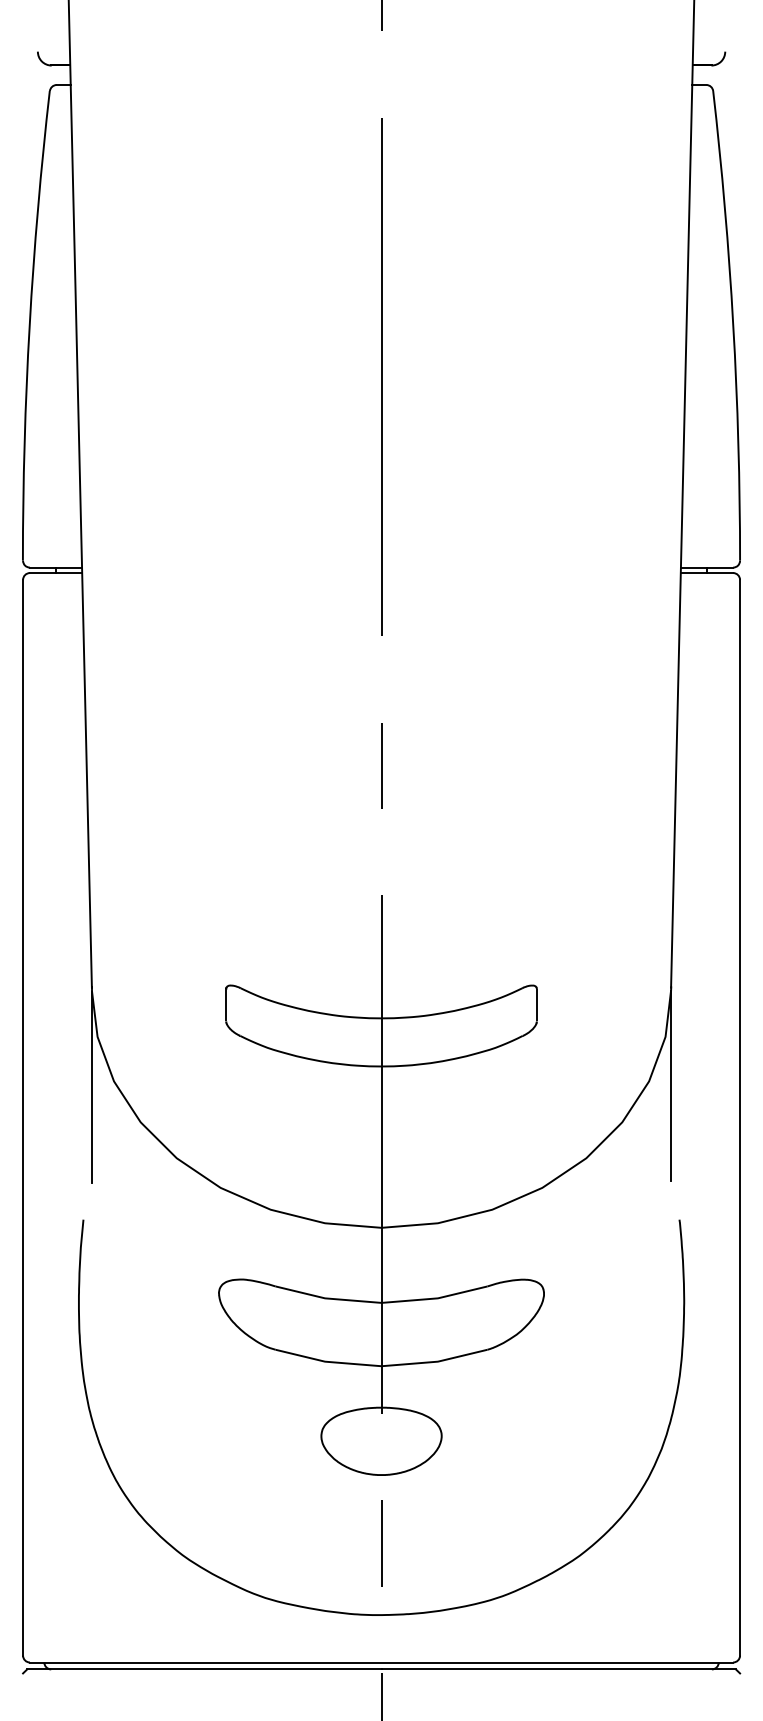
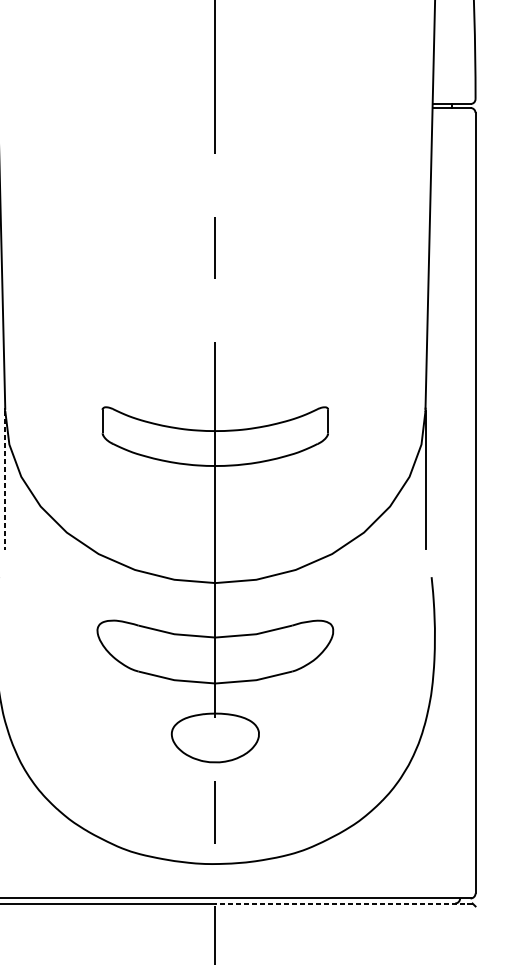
line: (91, 1087) -> (4, 481), solid -> dashed
line: (558, 1669) -> (343, 903), solid -> dashed

